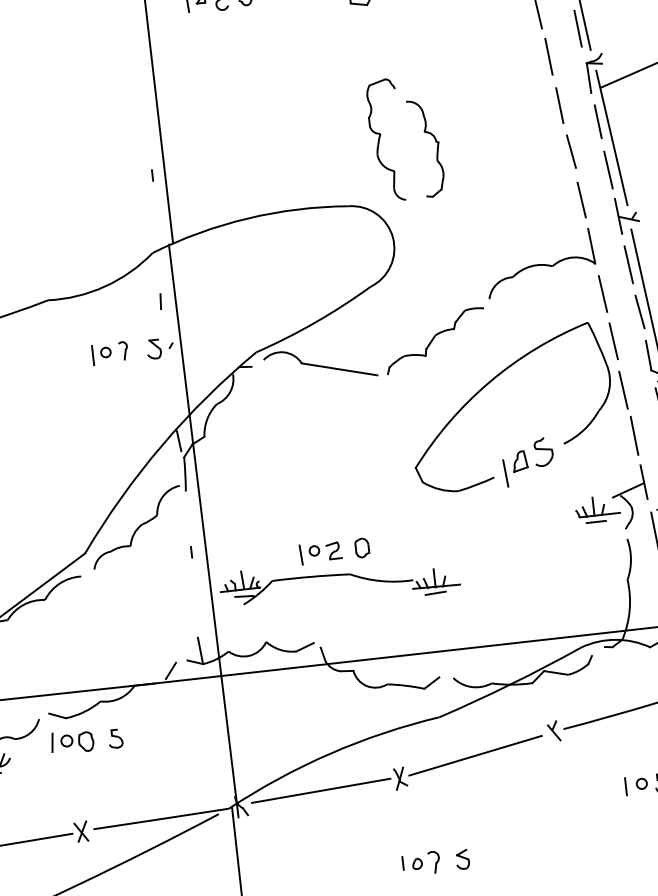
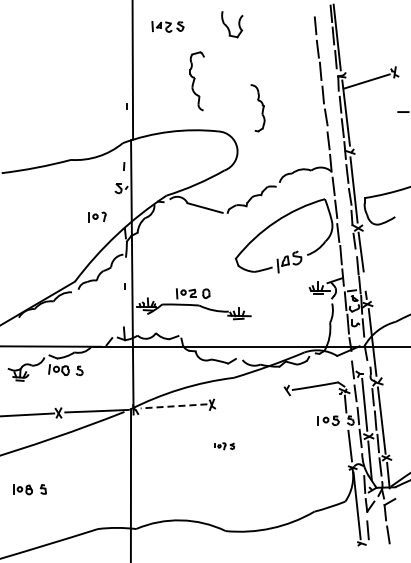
part: (384, 141) -> (196, 81), moved
part: (109, 351) -> (97, 216), moved
line: (474, 754) -> (248, 397), removed
line: (320, 791) -> (173, 406), solid -> dashed
part: (435, 862) -> (224, 446), size x0.6

